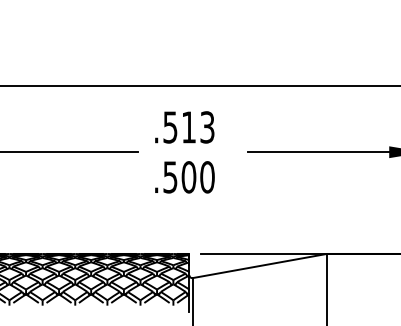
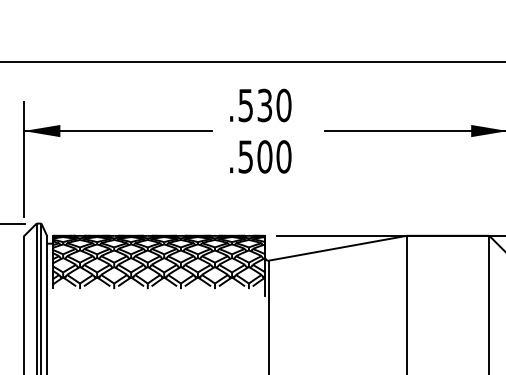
text: (198, 127) -> (274, 105), .513 -> .530

